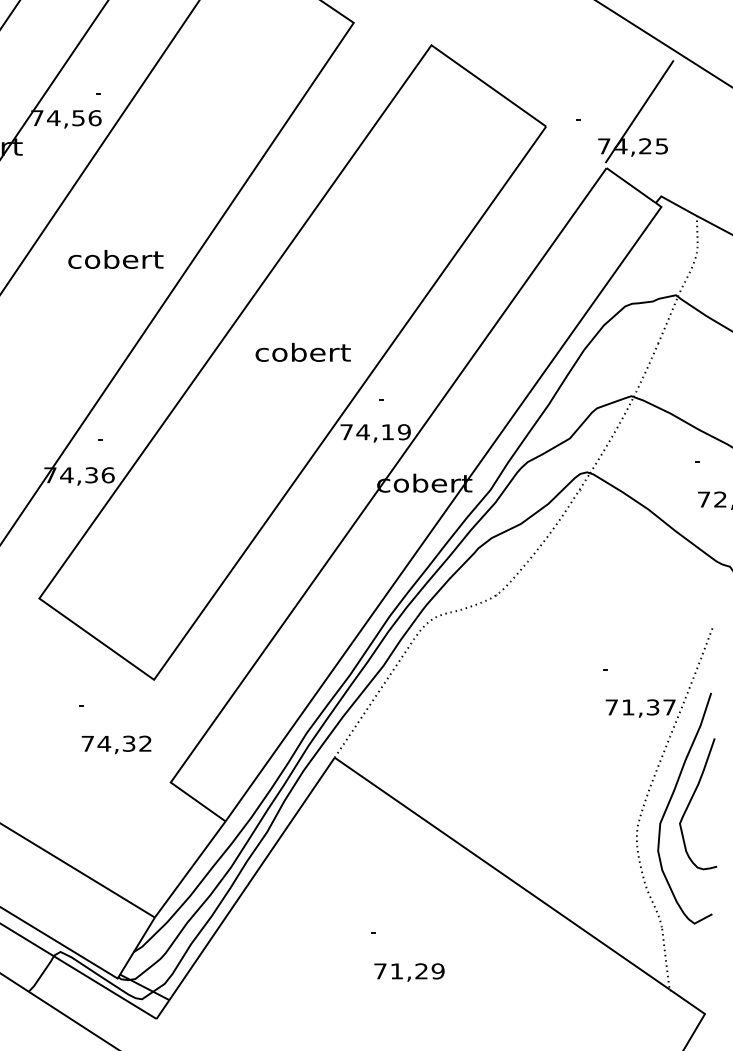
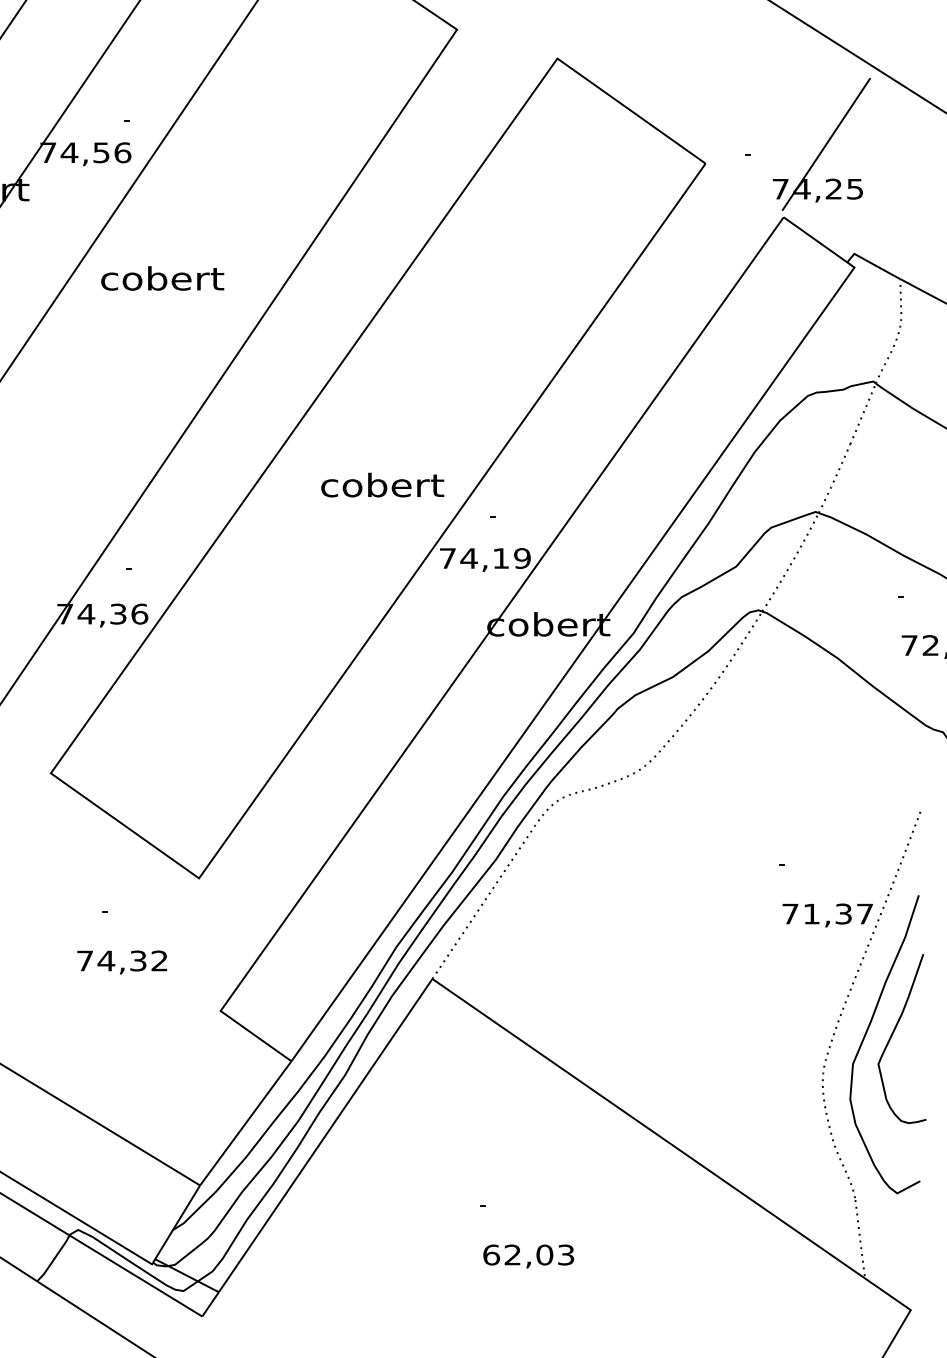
text: (115, 259) -> (162, 278), moved
text: (302, 351) -> (381, 483), moved
text: (116, 744) -> (122, 961), moved
text: (409, 971) -> (529, 1255), 71,29 -> 62,03

